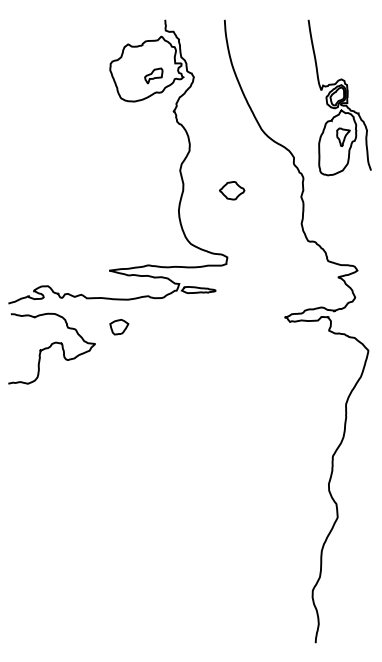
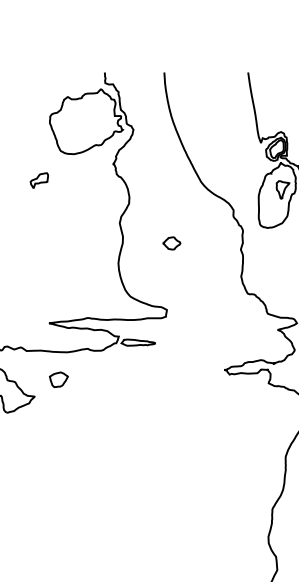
part: (153, 75) -> (39, 180), moved
part: (232, 190) -> (172, 243), size x0.7

